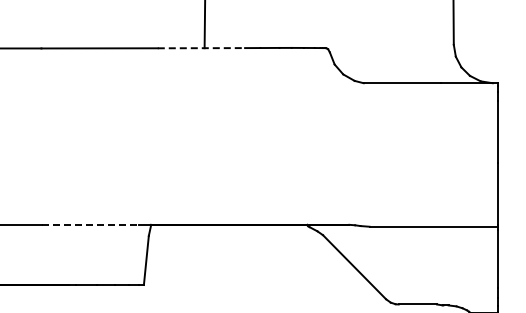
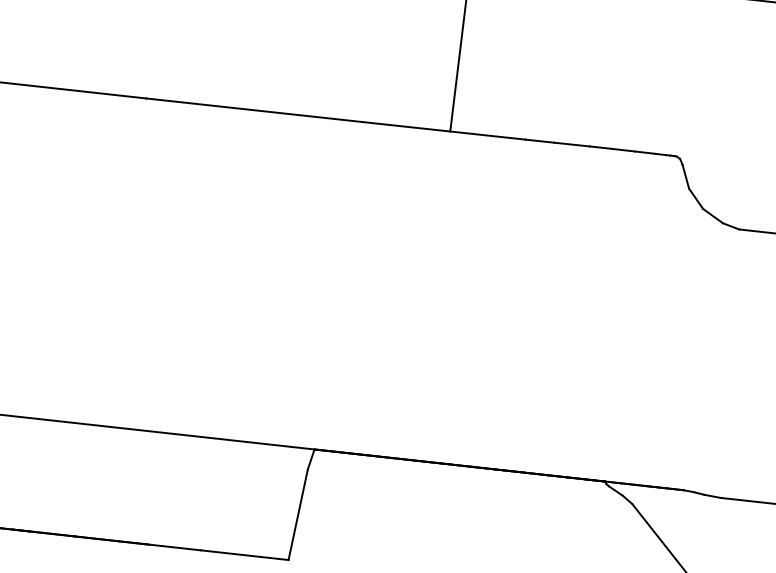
line: (201, 48) -> (444, 131), dashed -> solid
line: (90, 224) -> (201, 436), dashed -> solid

